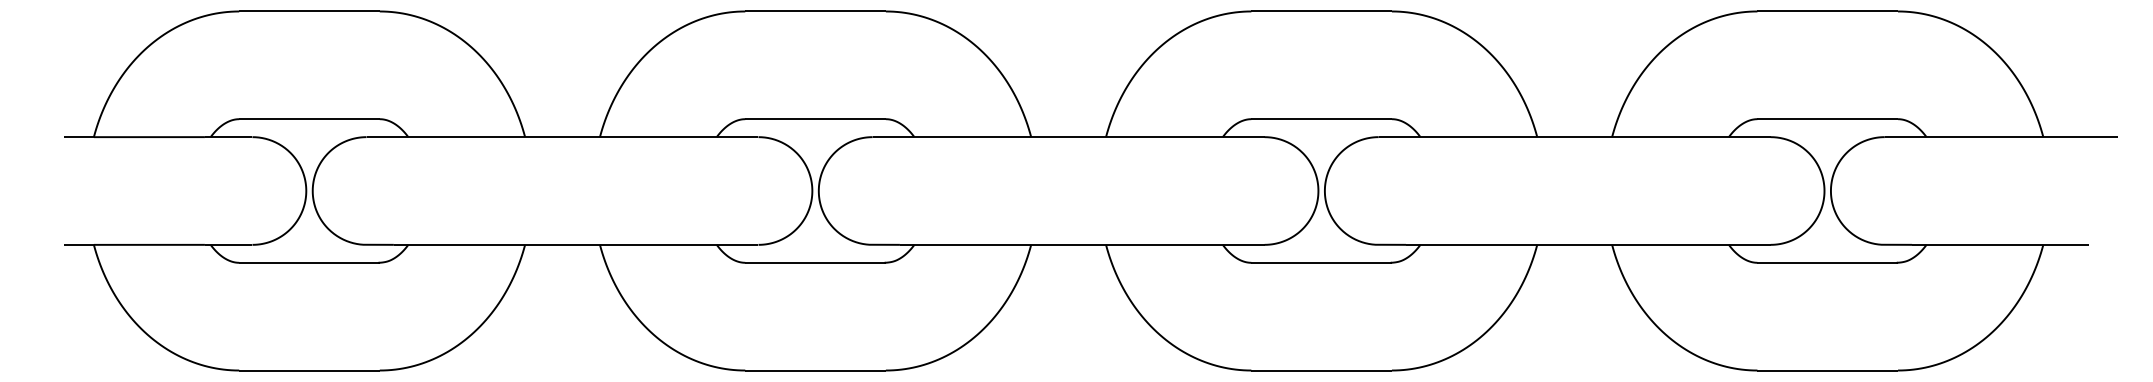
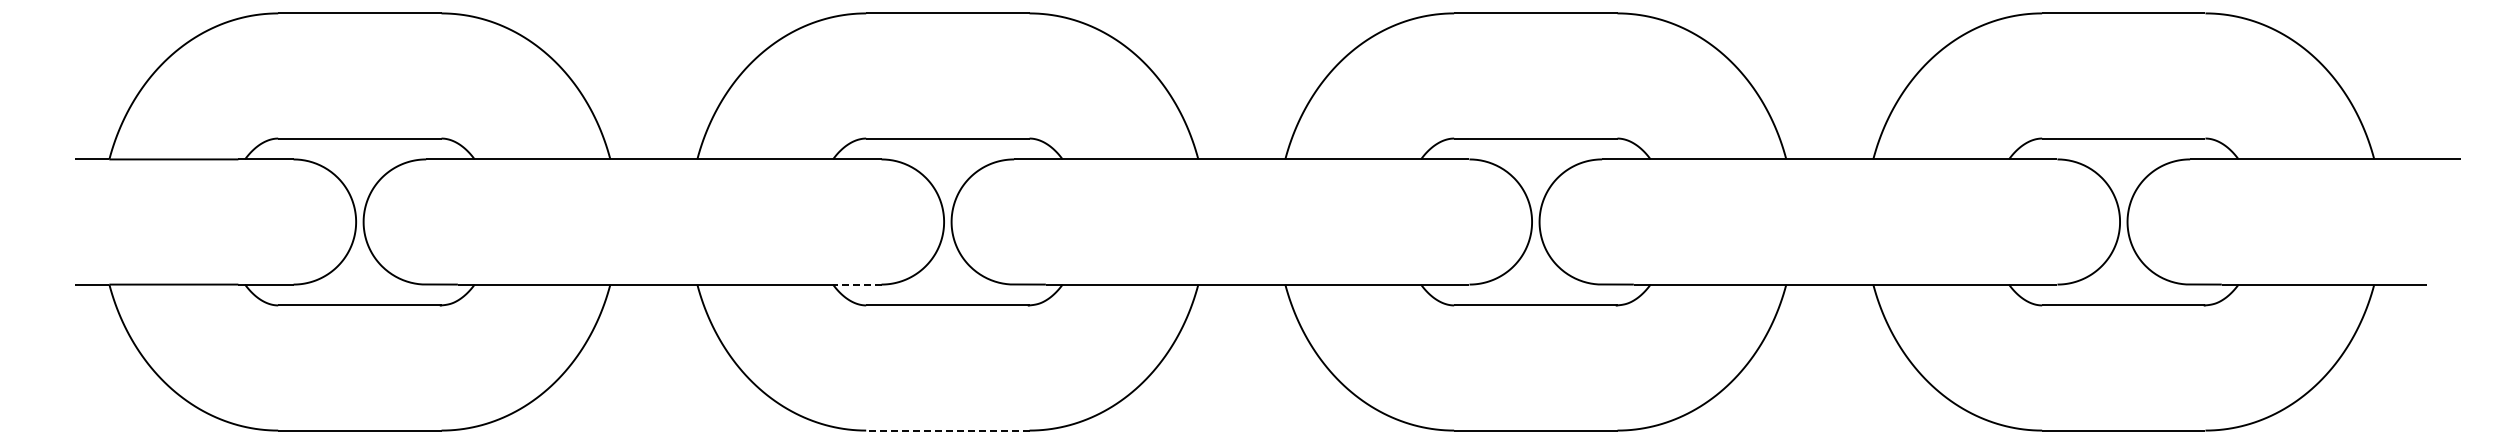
line: (736, 244) -> (856, 284), solid -> dashed
line: (815, 370) -> (947, 430), solid -> dashed

